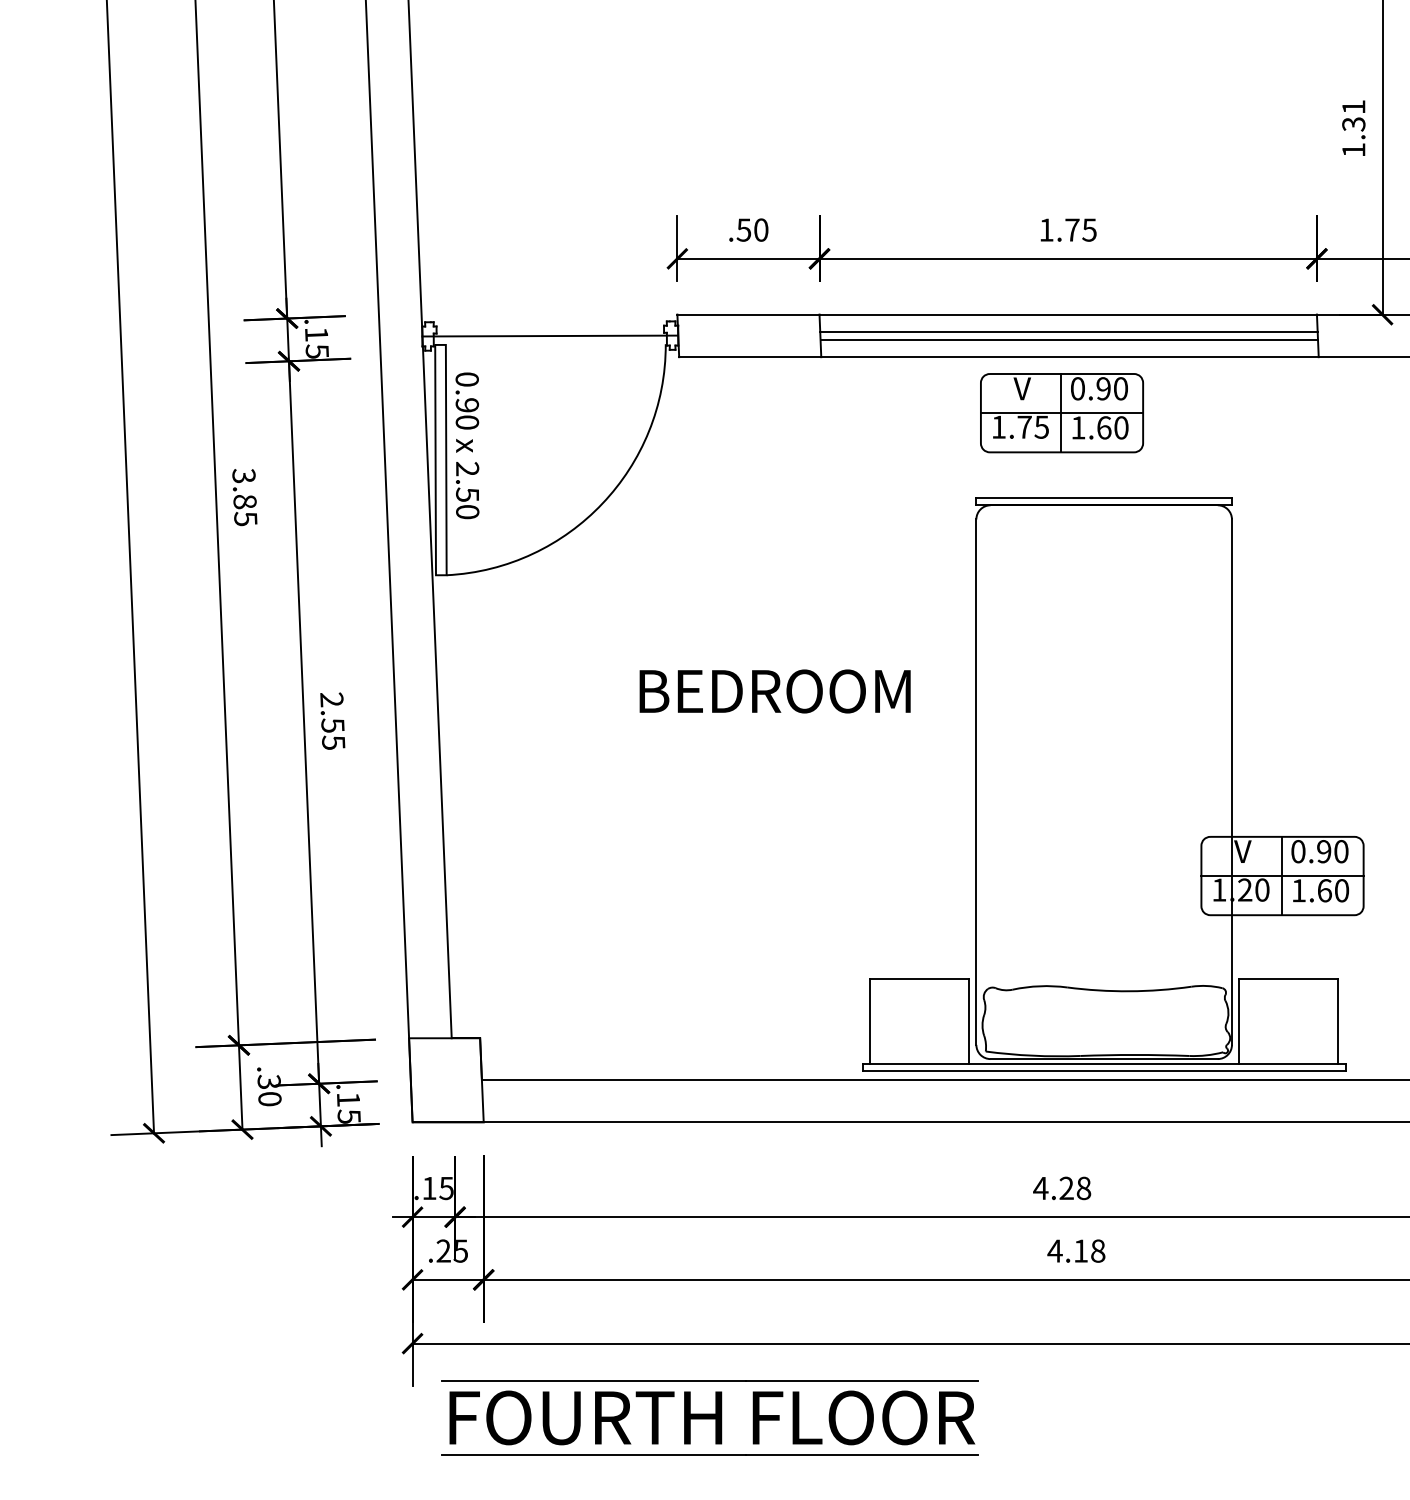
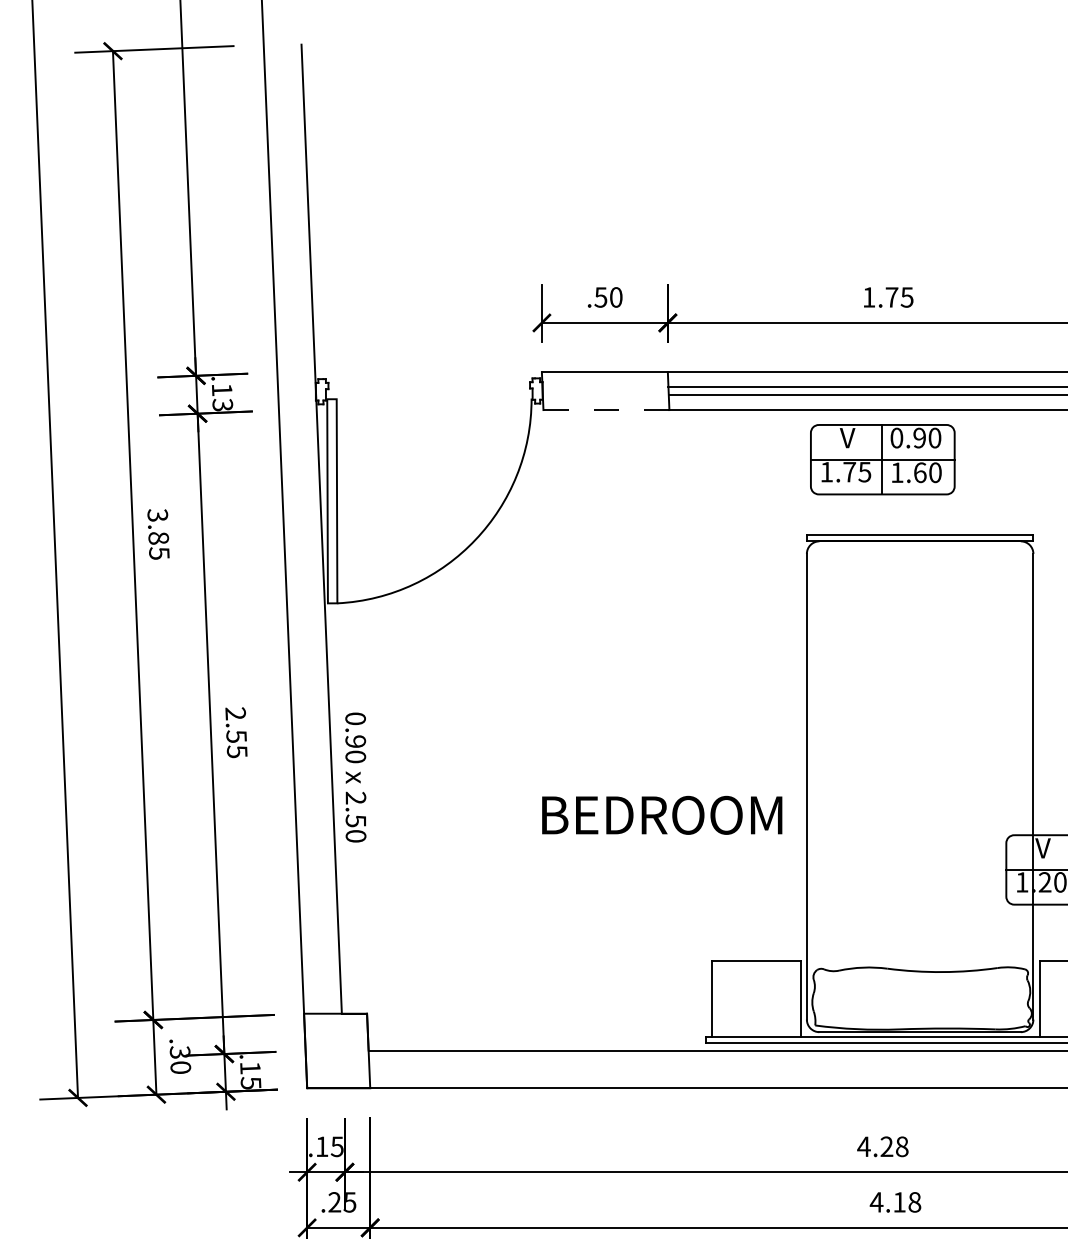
line: (550, 335) -> (429, 390), removed
text: (317, 351) -> (222, 405), .15 -> .13
line: (750, 357) -> (606, 410), solid -> dashed
text: (467, 445) -> (355, 777), moved
text: (774, 691) -> (661, 815), moved

